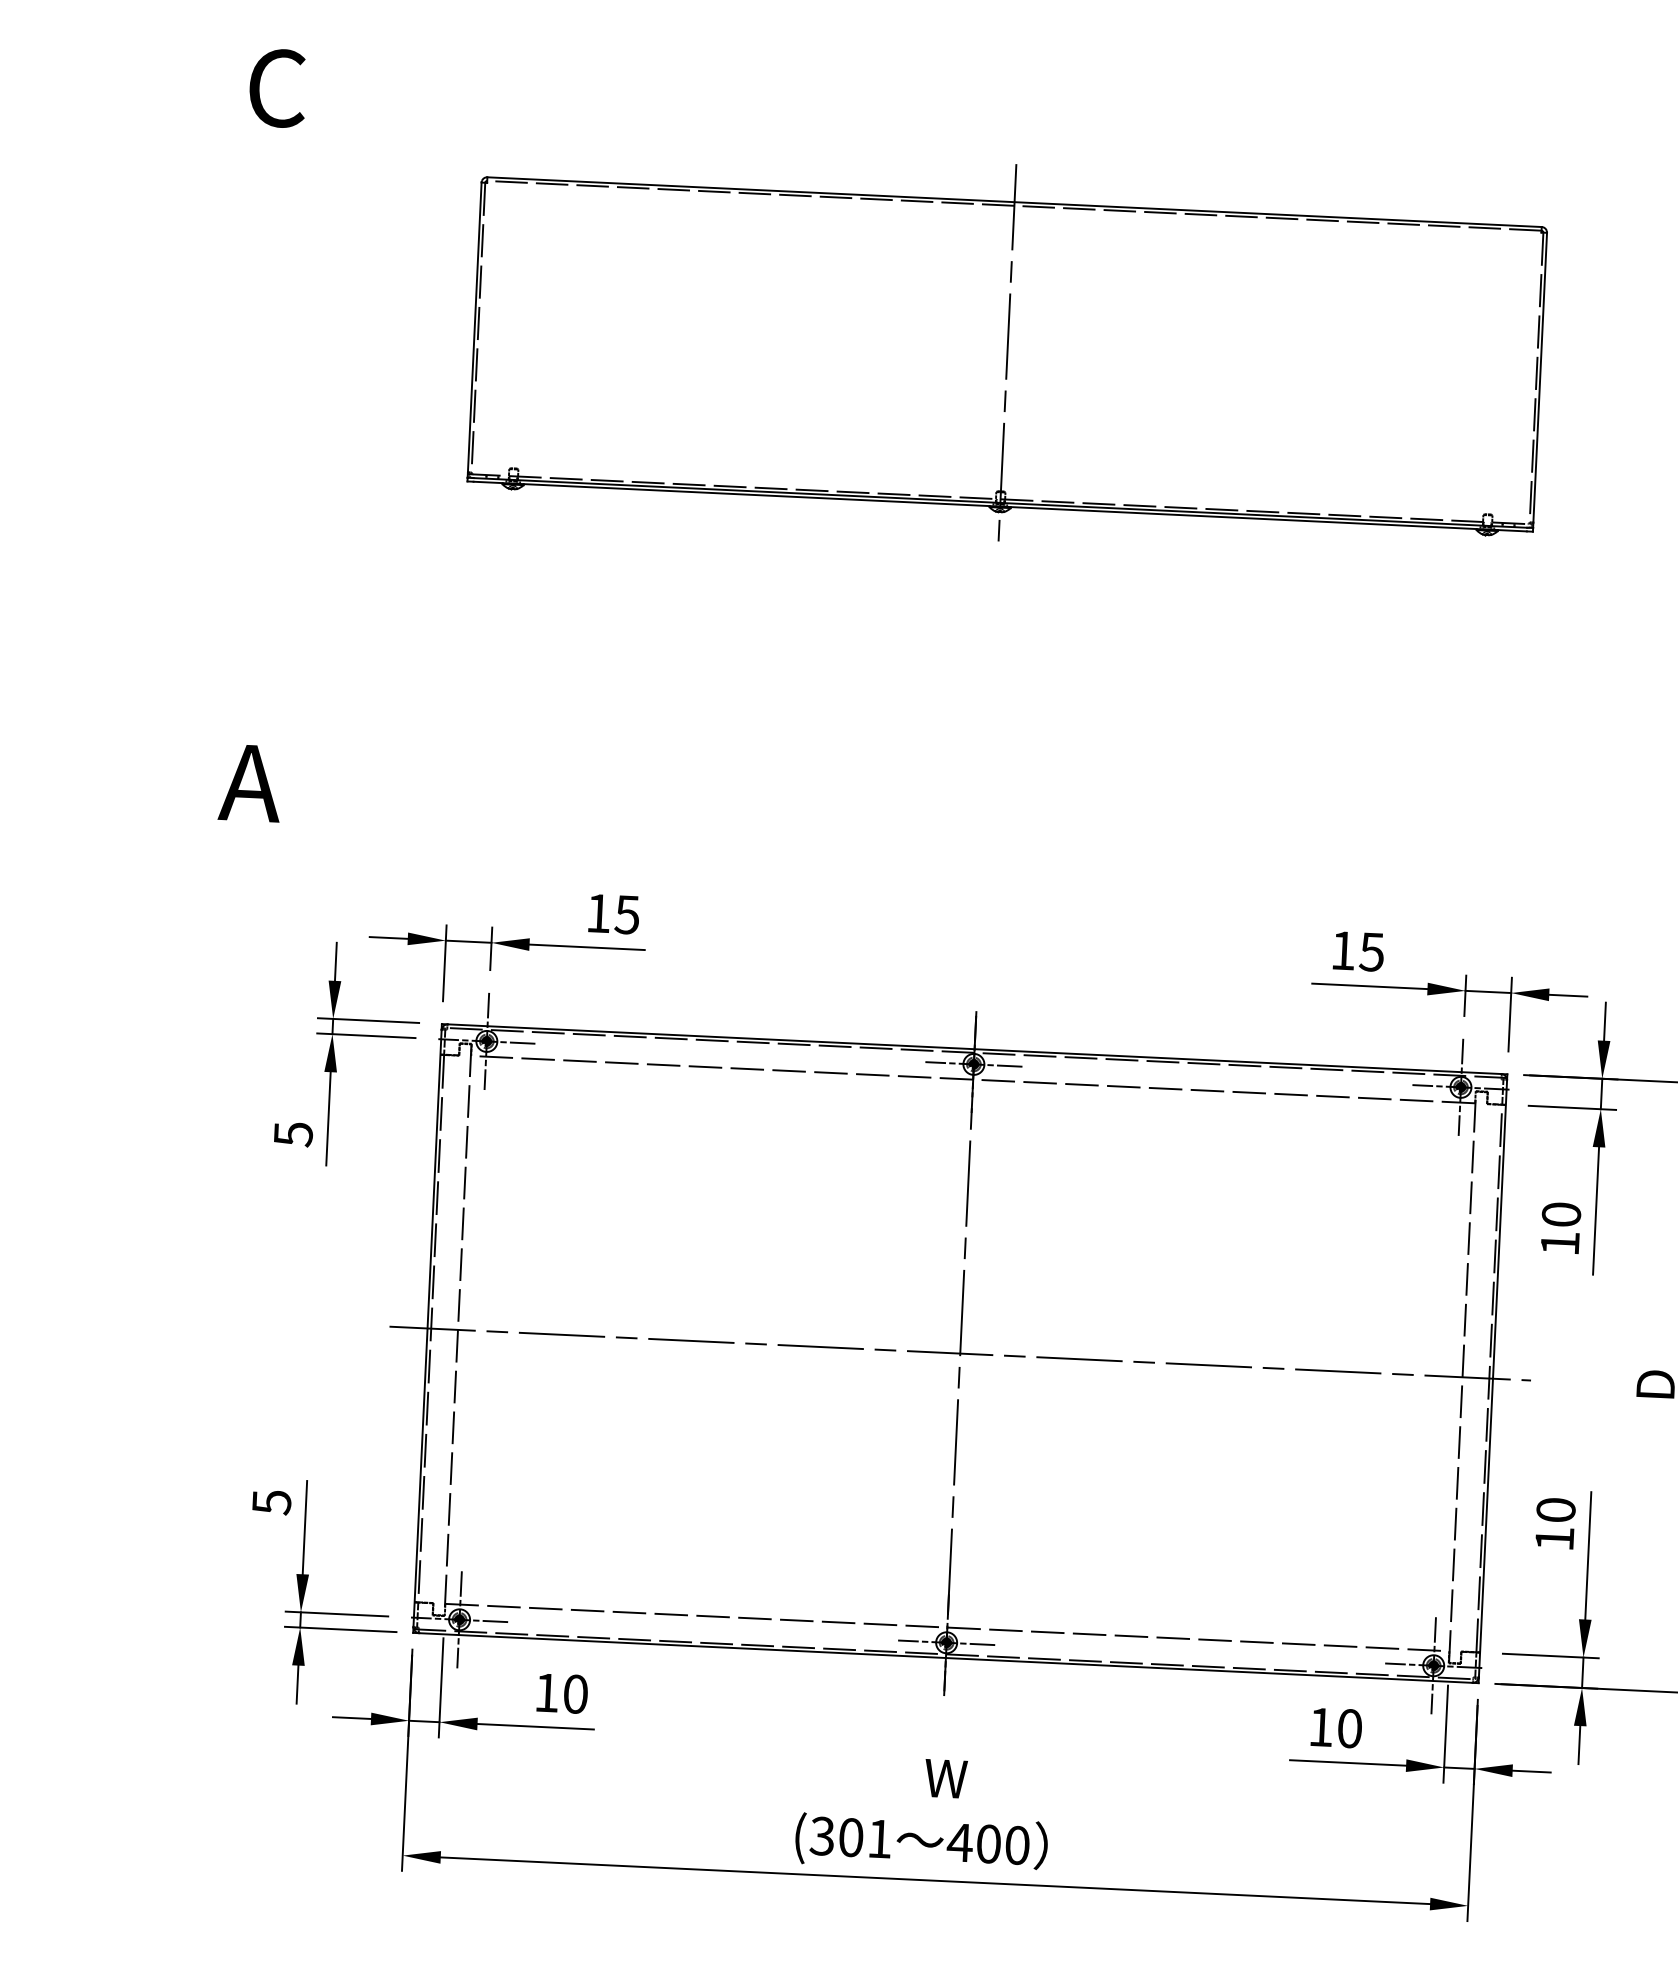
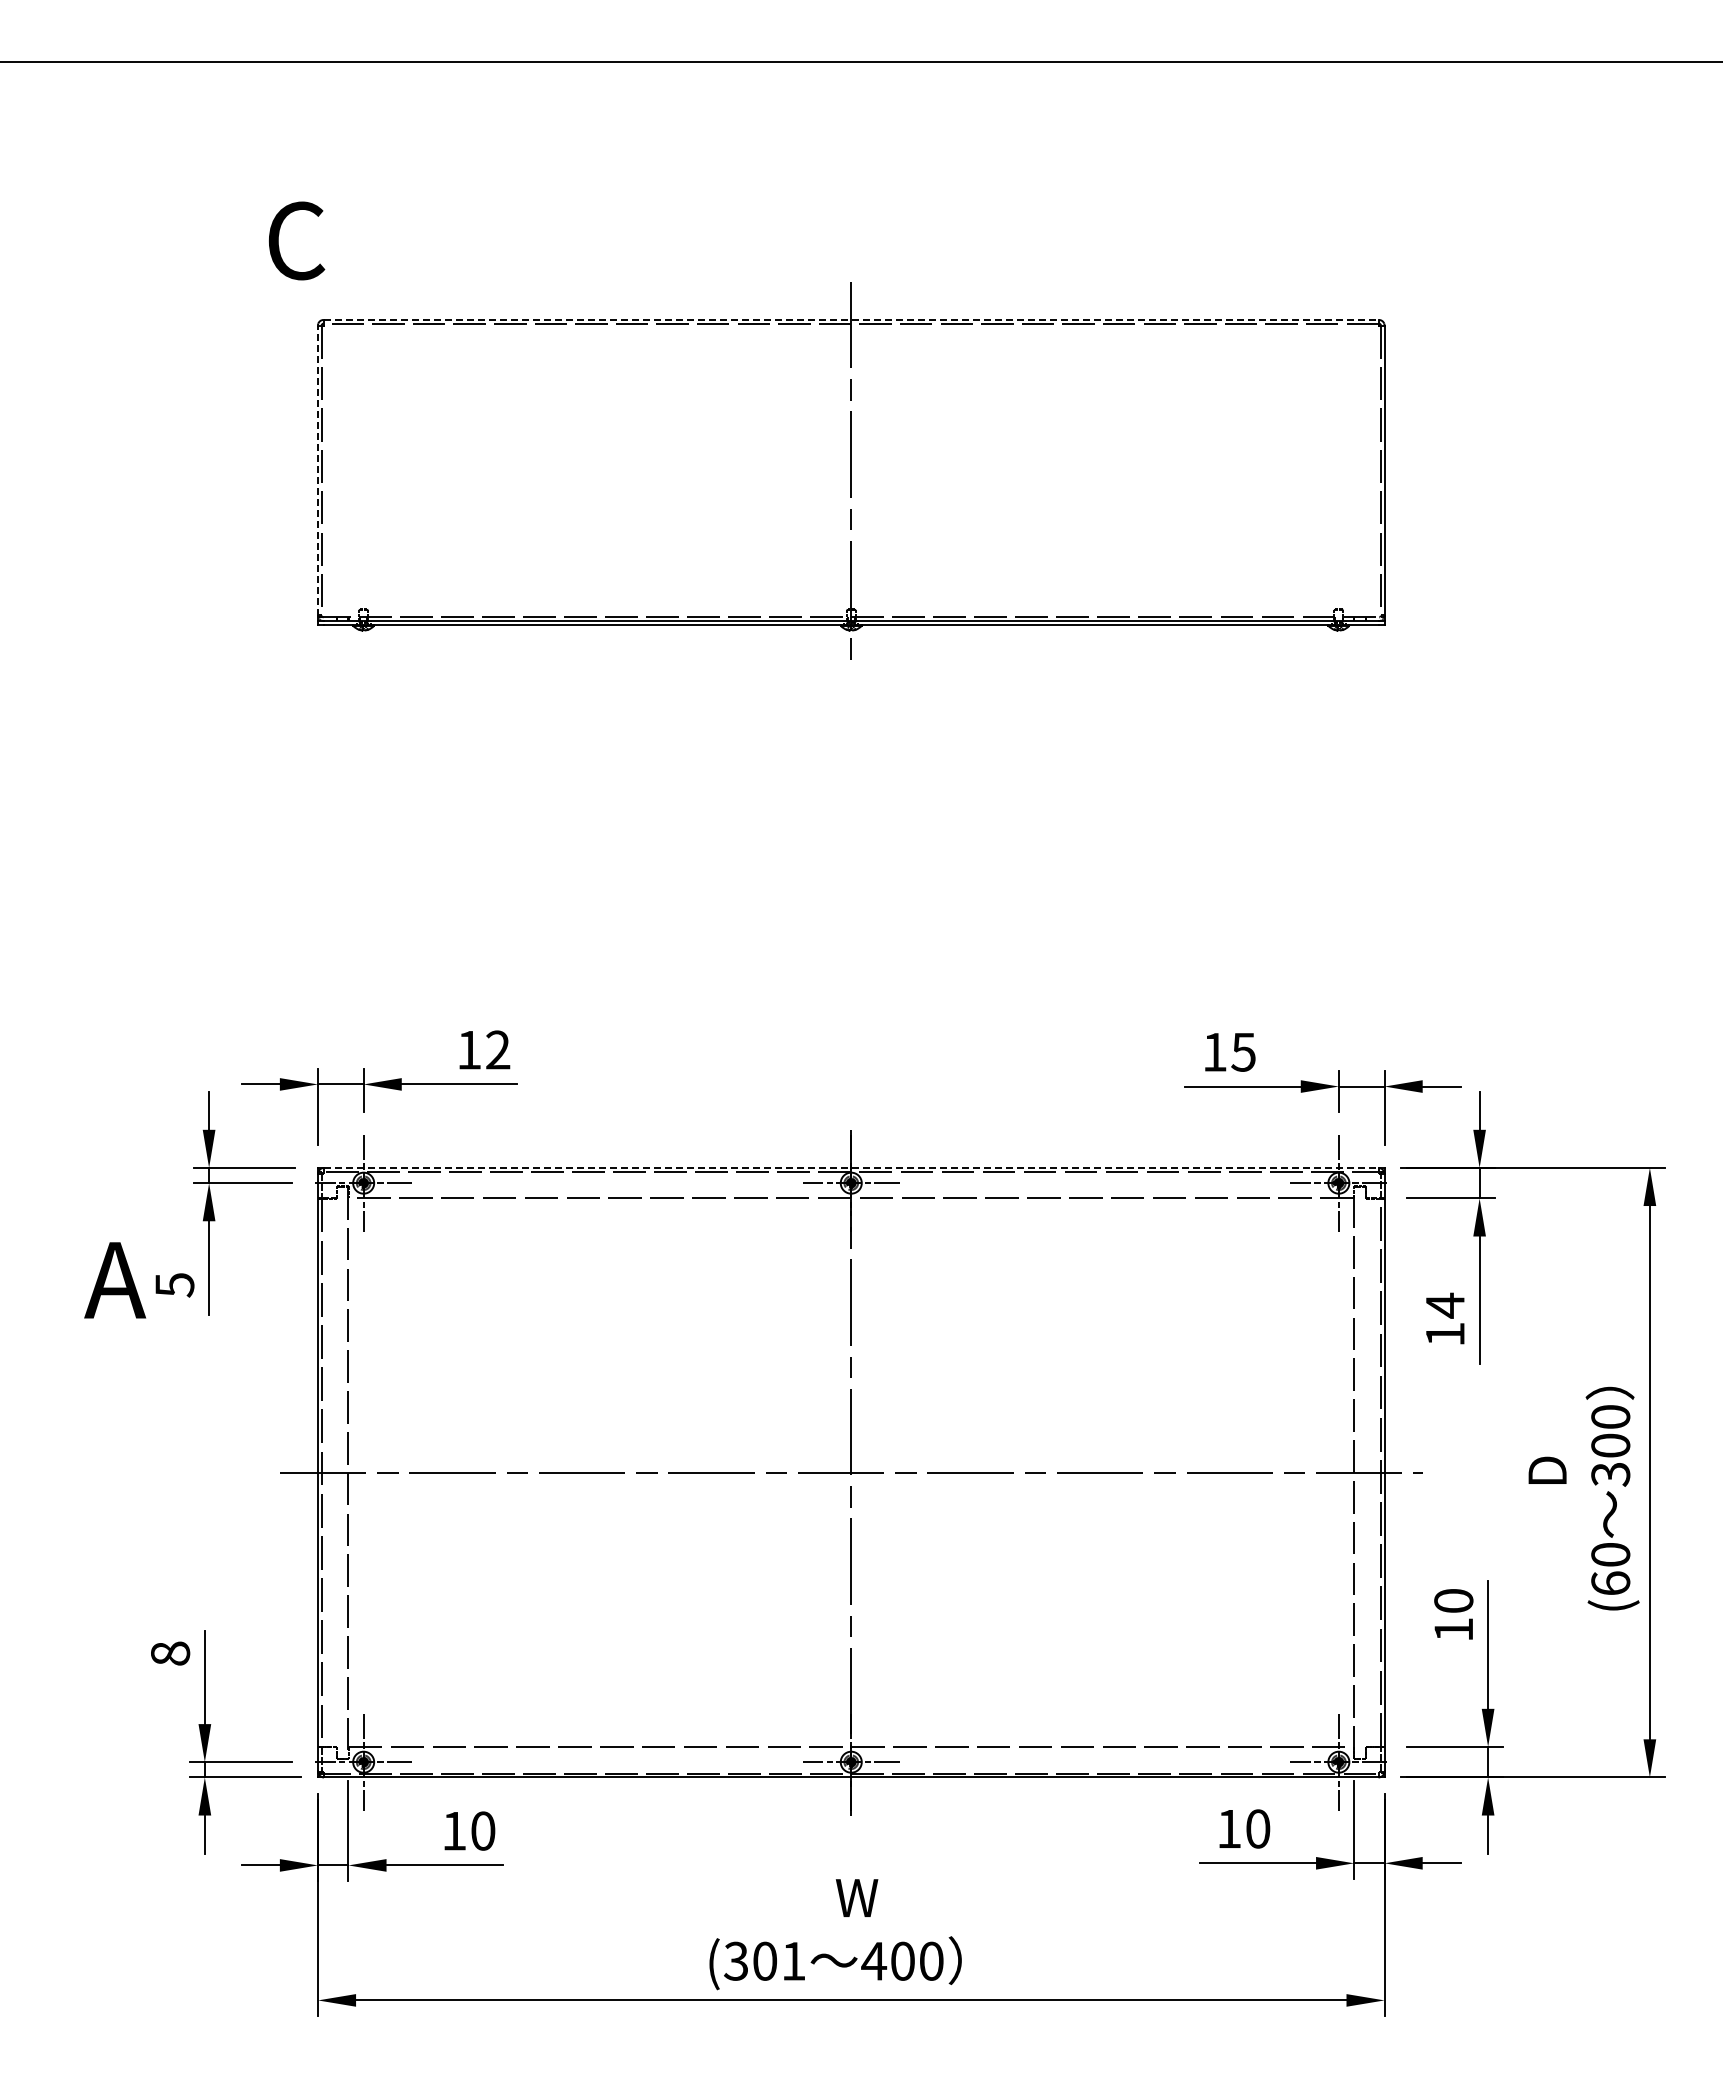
text: (278, 87) -> (297, 240), moved
line: (1014, 201) -> (851, 319), solid -> dashed
line: (474, 327) -> (317, 470), solid -> dashed
text: (250, 783) -> (115, 1280), moved
text: (626, 914) -> (497, 1049), 15 -> 12
line: (974, 1048) -> (851, 1167), solid -> dashed
text: (1560, 1214) -> (1444, 1305), 10 -> 14
text: (271, 1502) -> (170, 1653), 5 -> 8

